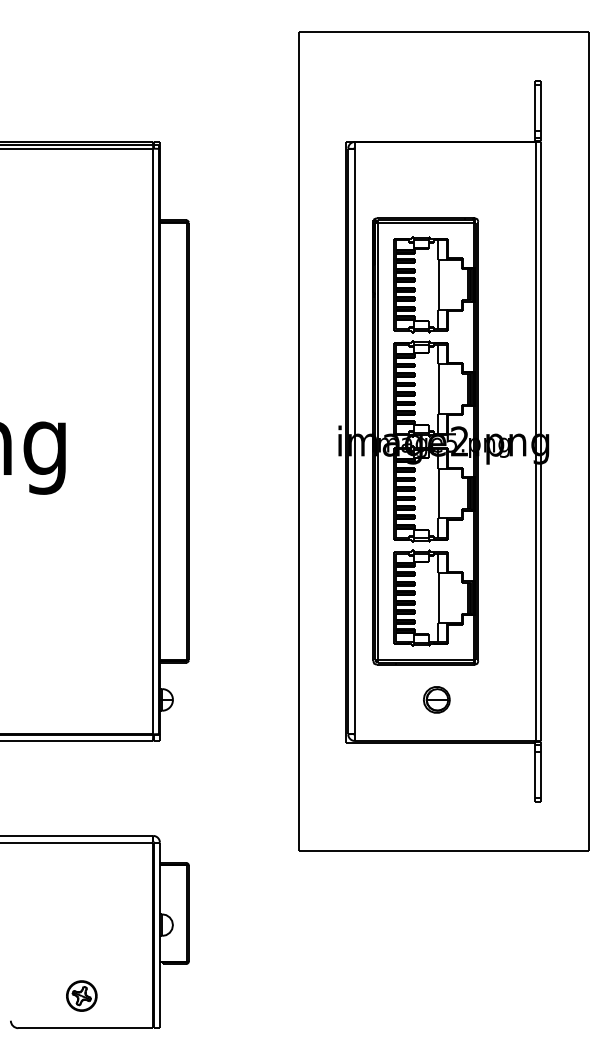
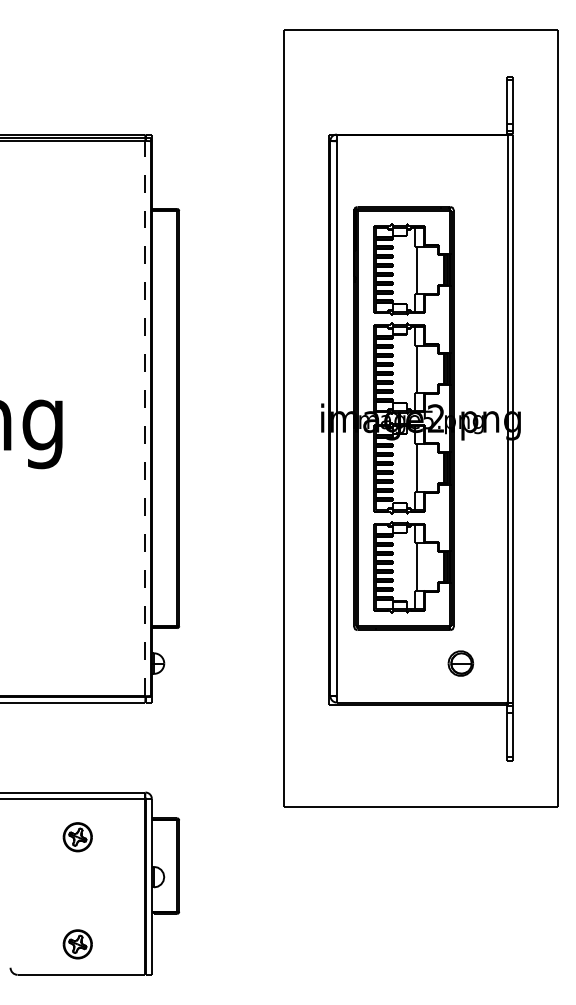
line: (153, 441) -> (145, 418), solid -> dashed
part: (436, 699) -> (460, 663), moved
part: (81, 882) -> (77, 836), added

